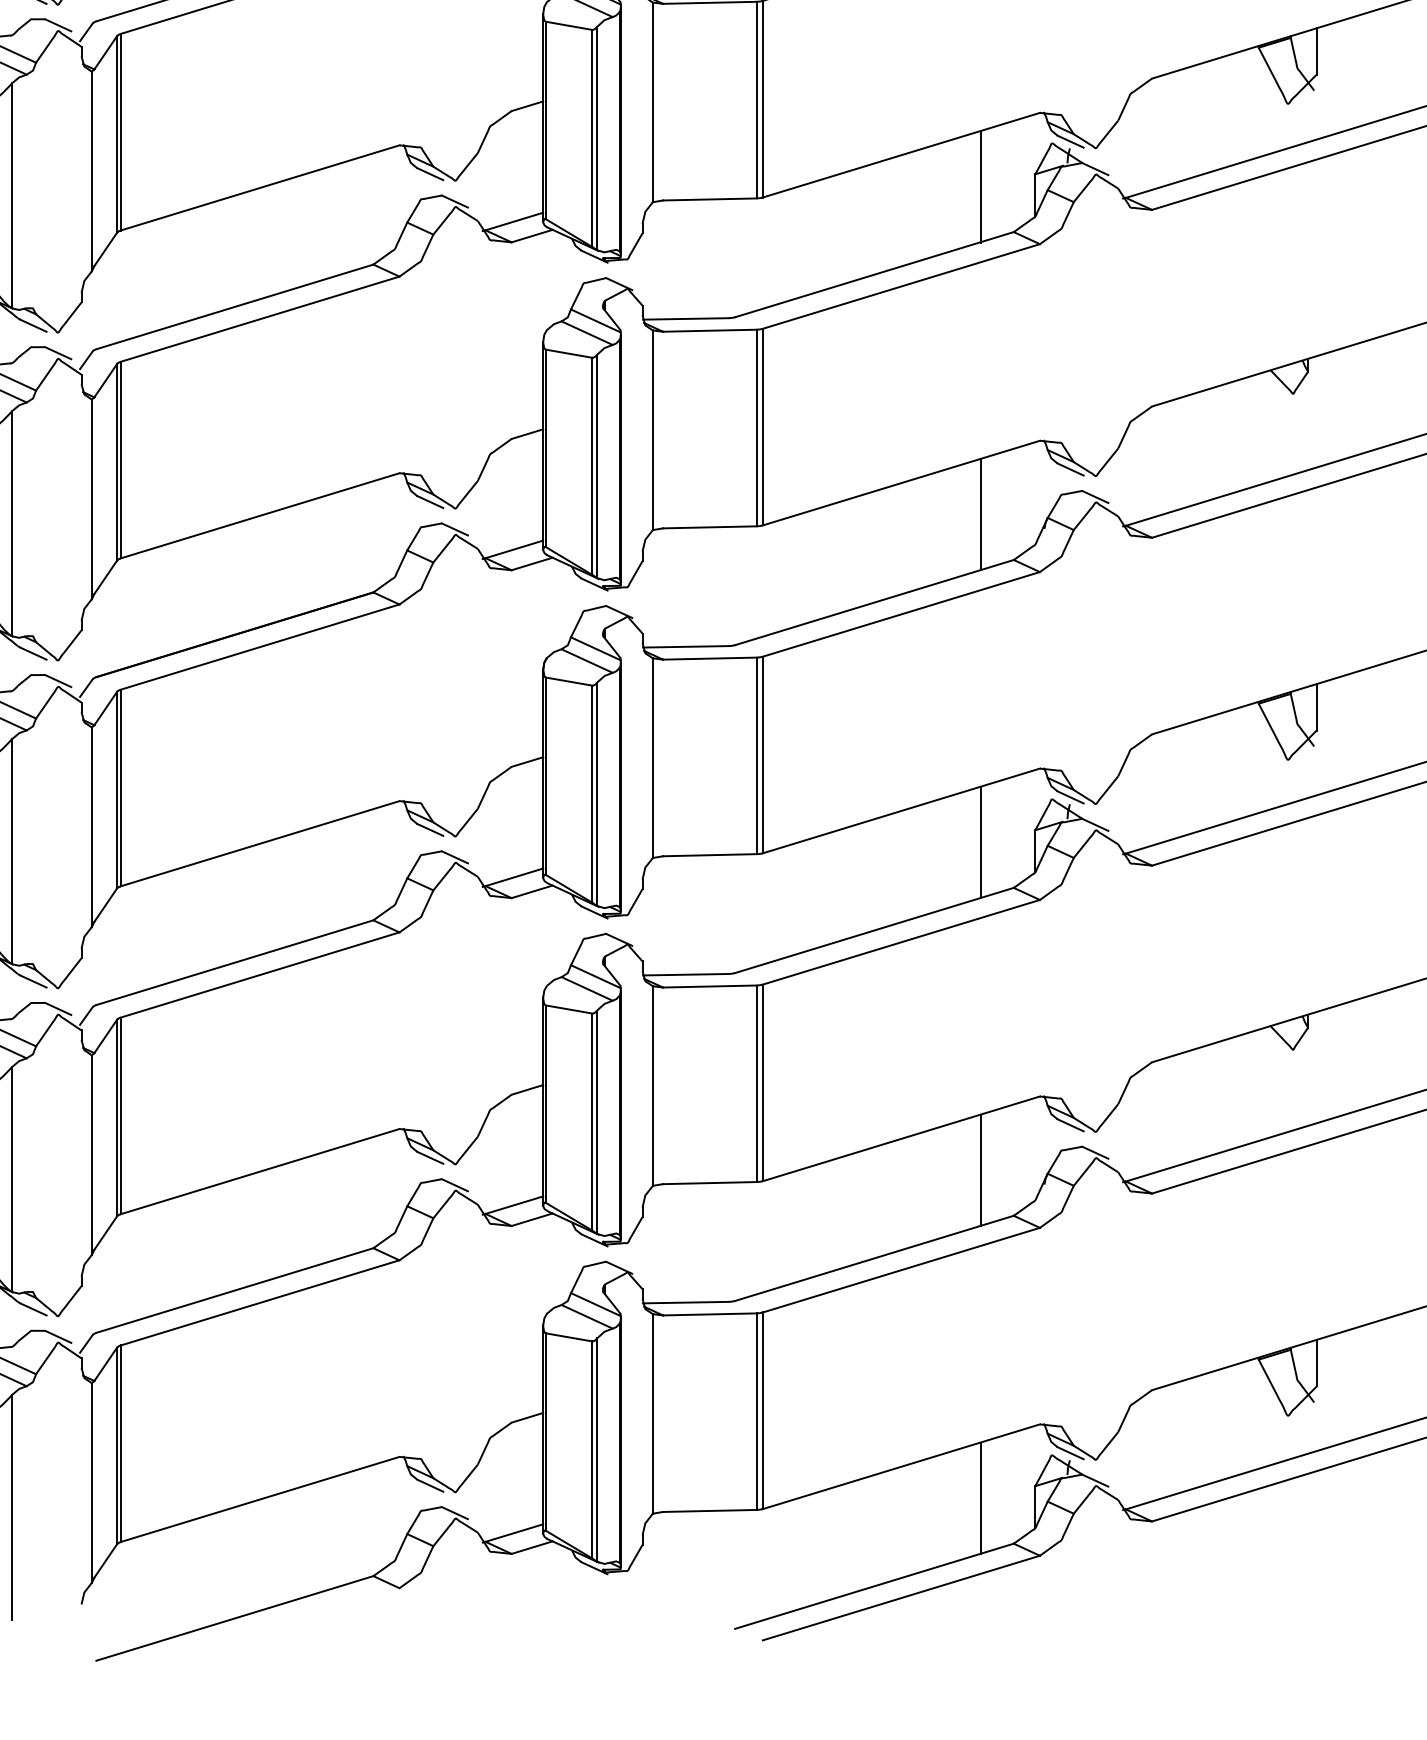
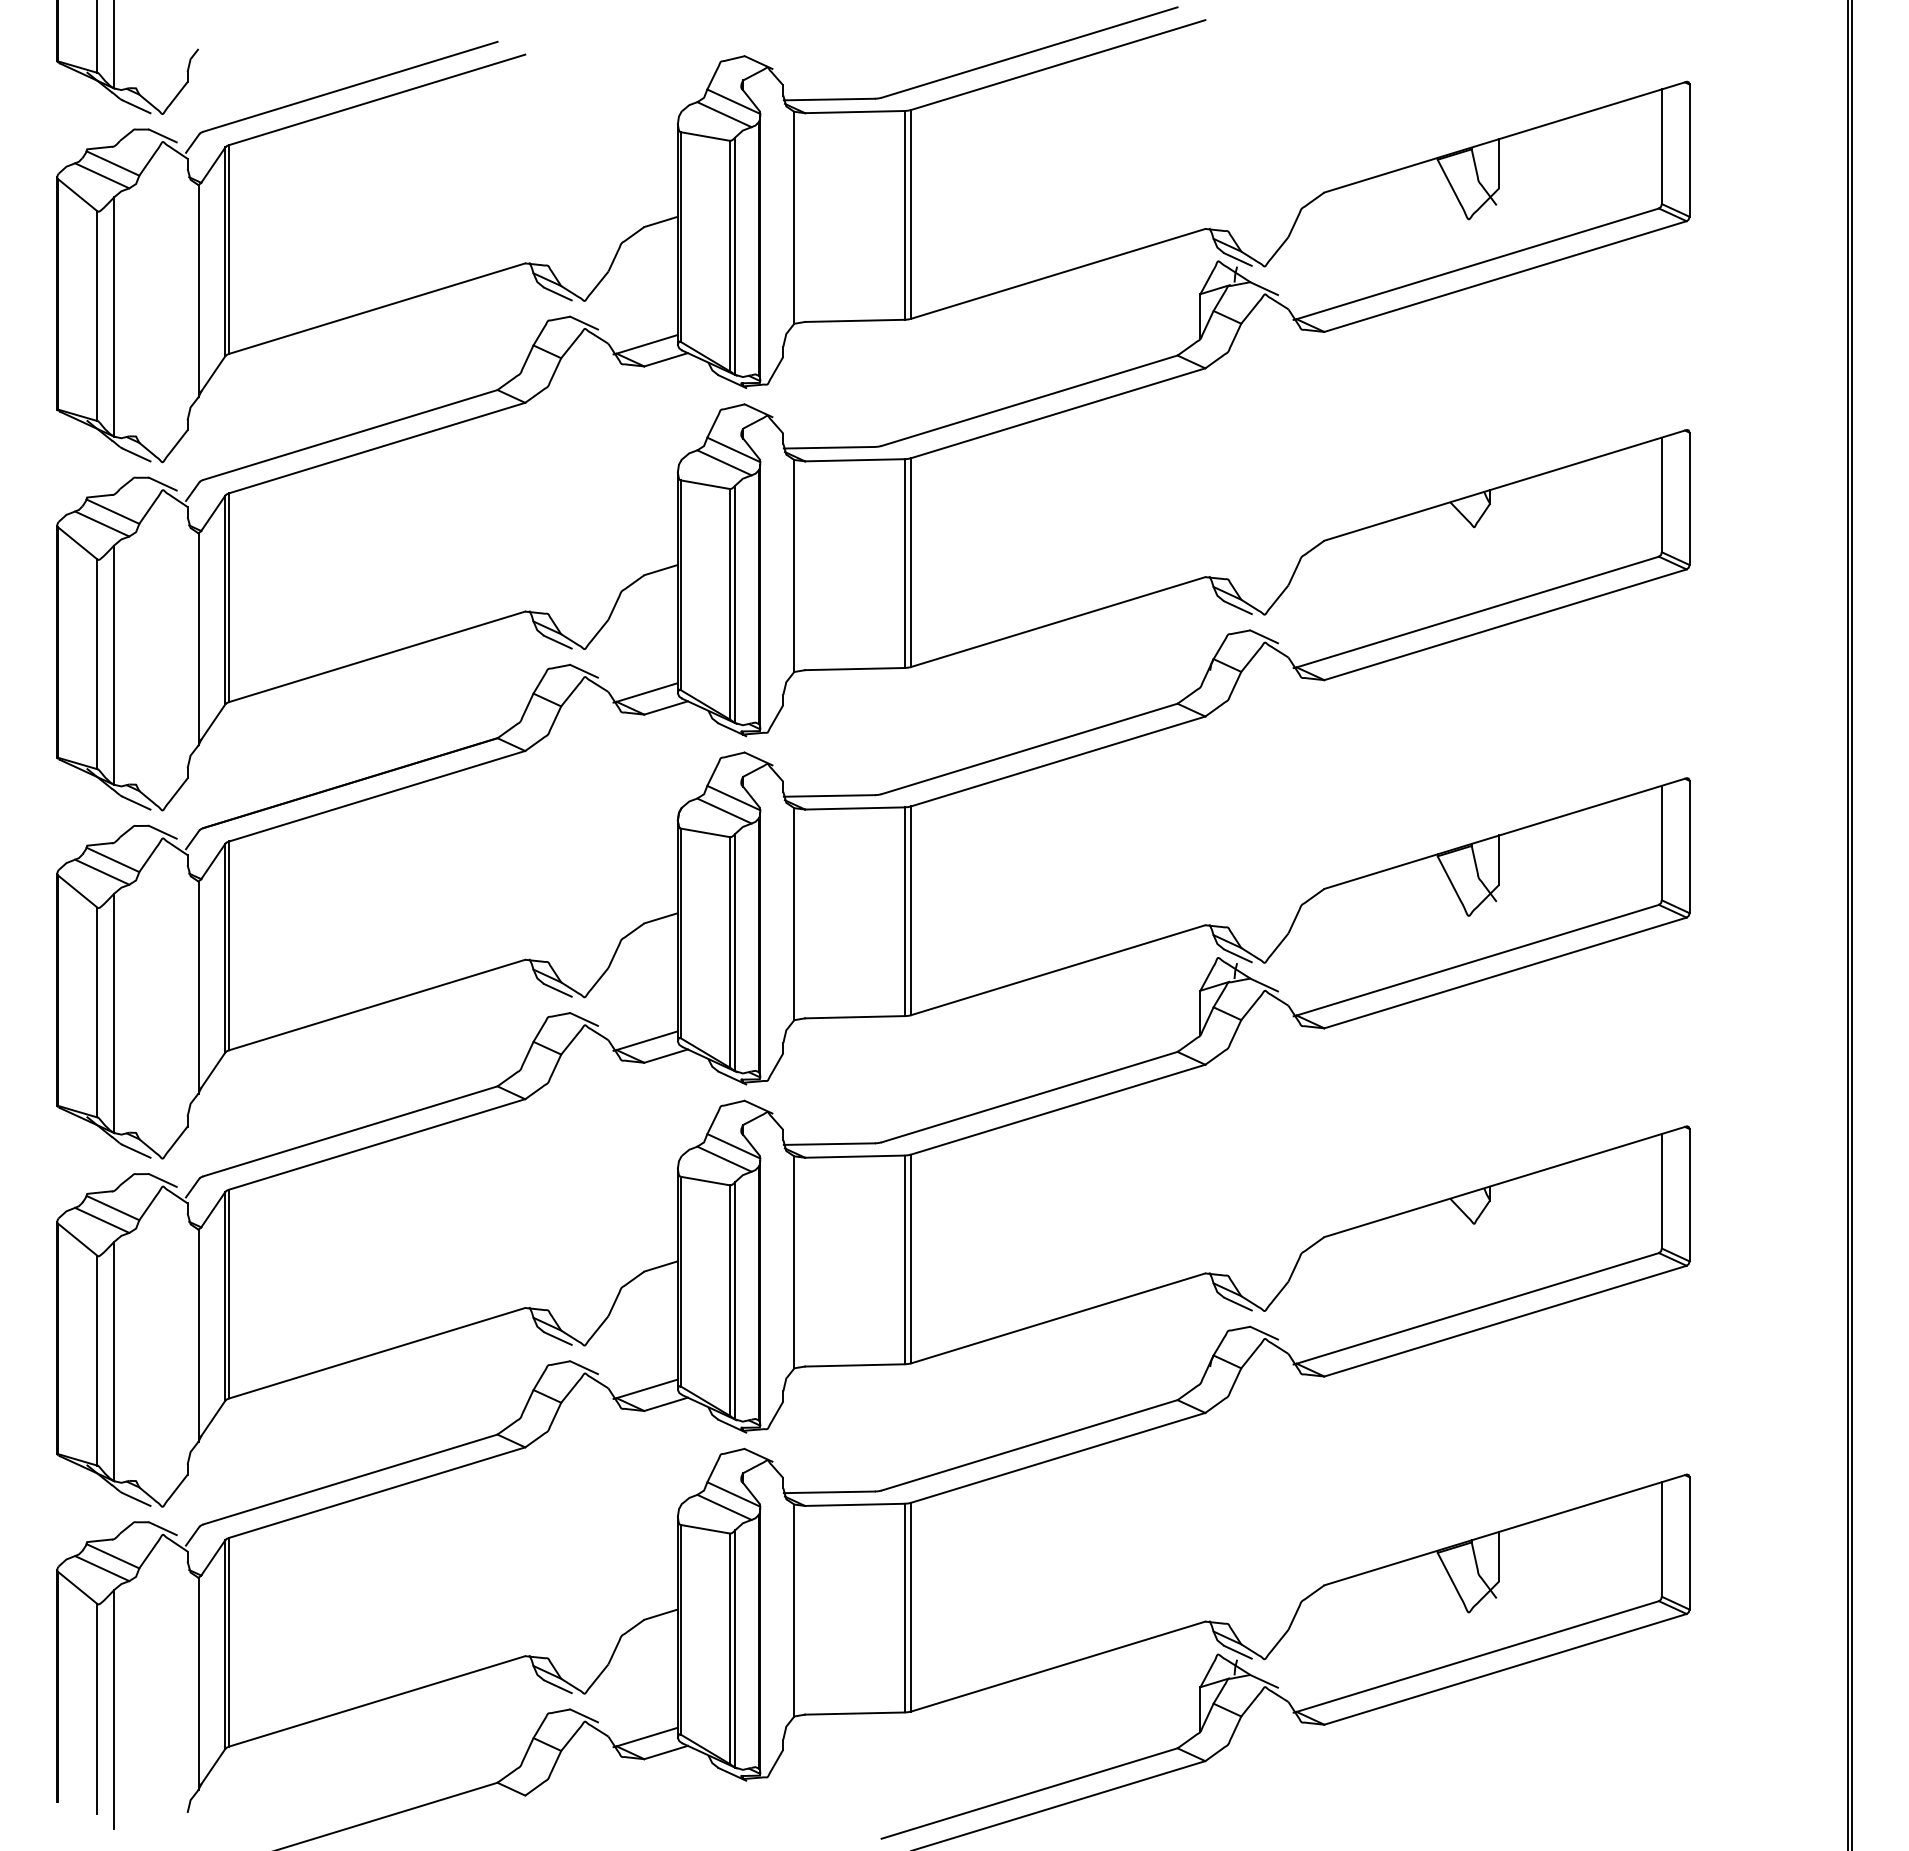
line: (980, 186) -> (1142, 307), removed
line: (980, 514) -> (1142, 655), removed
line: (980, 842) -> (1142, 1003), removed
line: (980, 1170) -> (1142, 1352), removed
line: (980, 1498) -> (1142, 1700), removed

